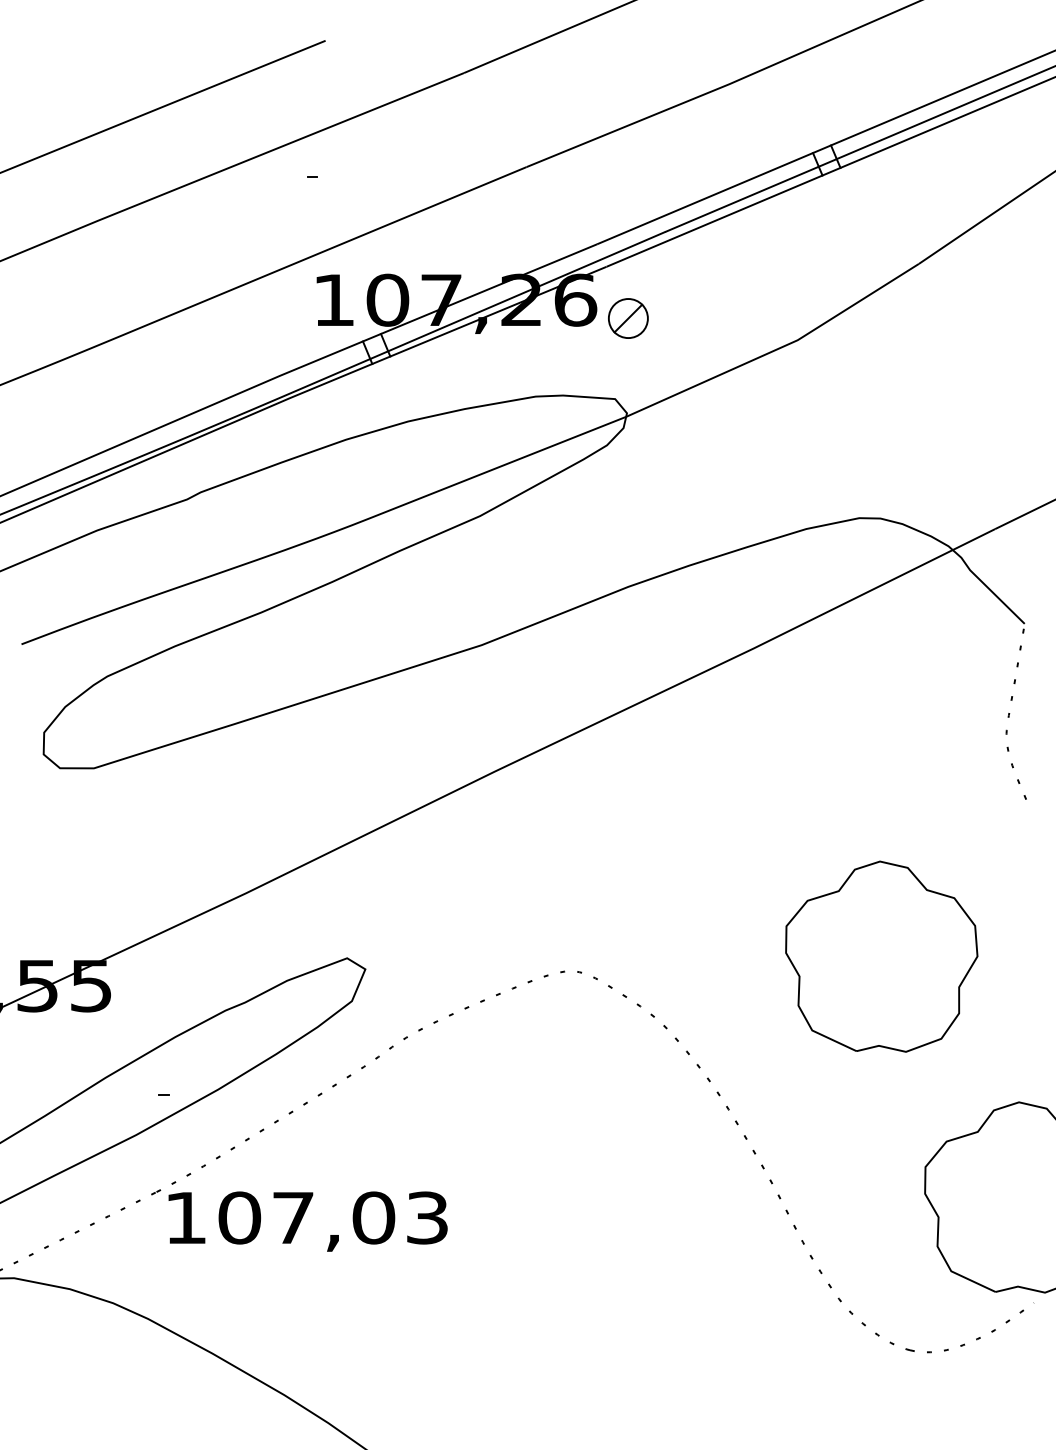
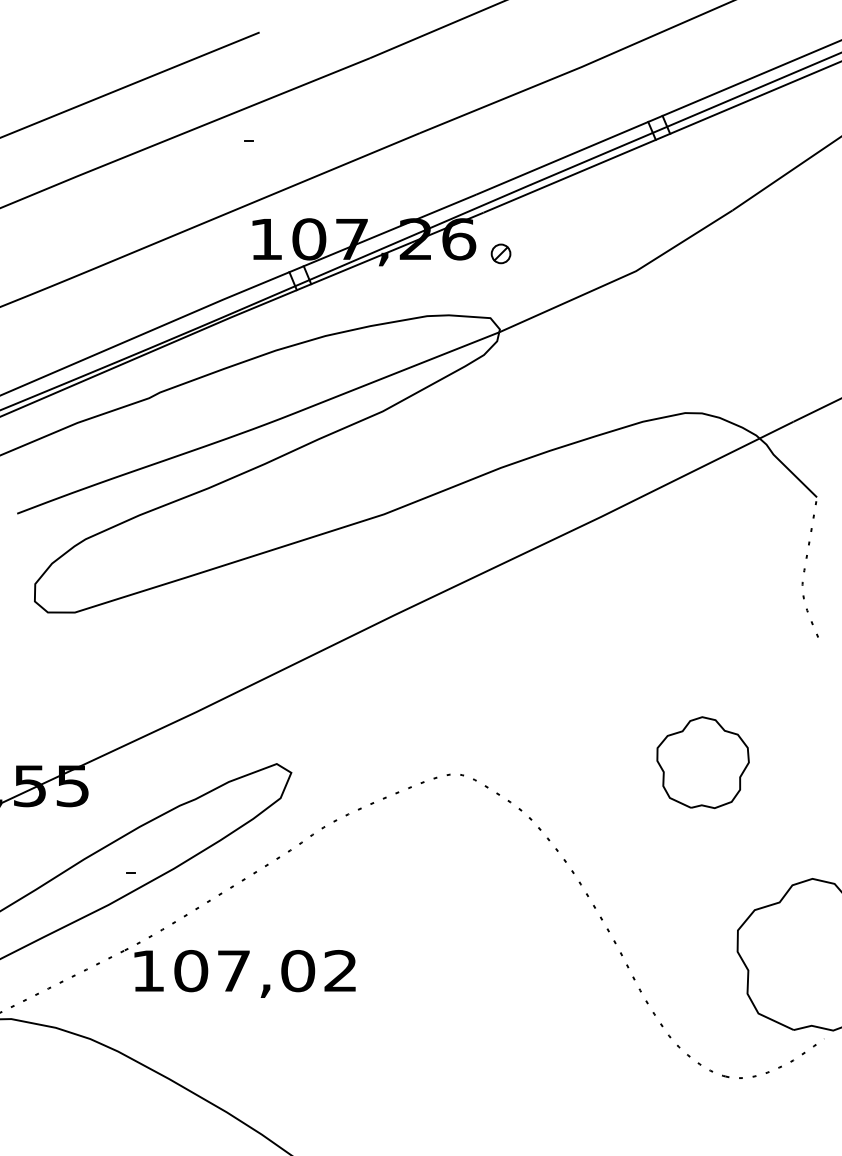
part: (628, 318) -> (501, 253), size x0.6
part: (881, 956) -> (702, 762), size x0.6
text: (427, 1217) -> (340, 970), 107,03 -> 107,02

